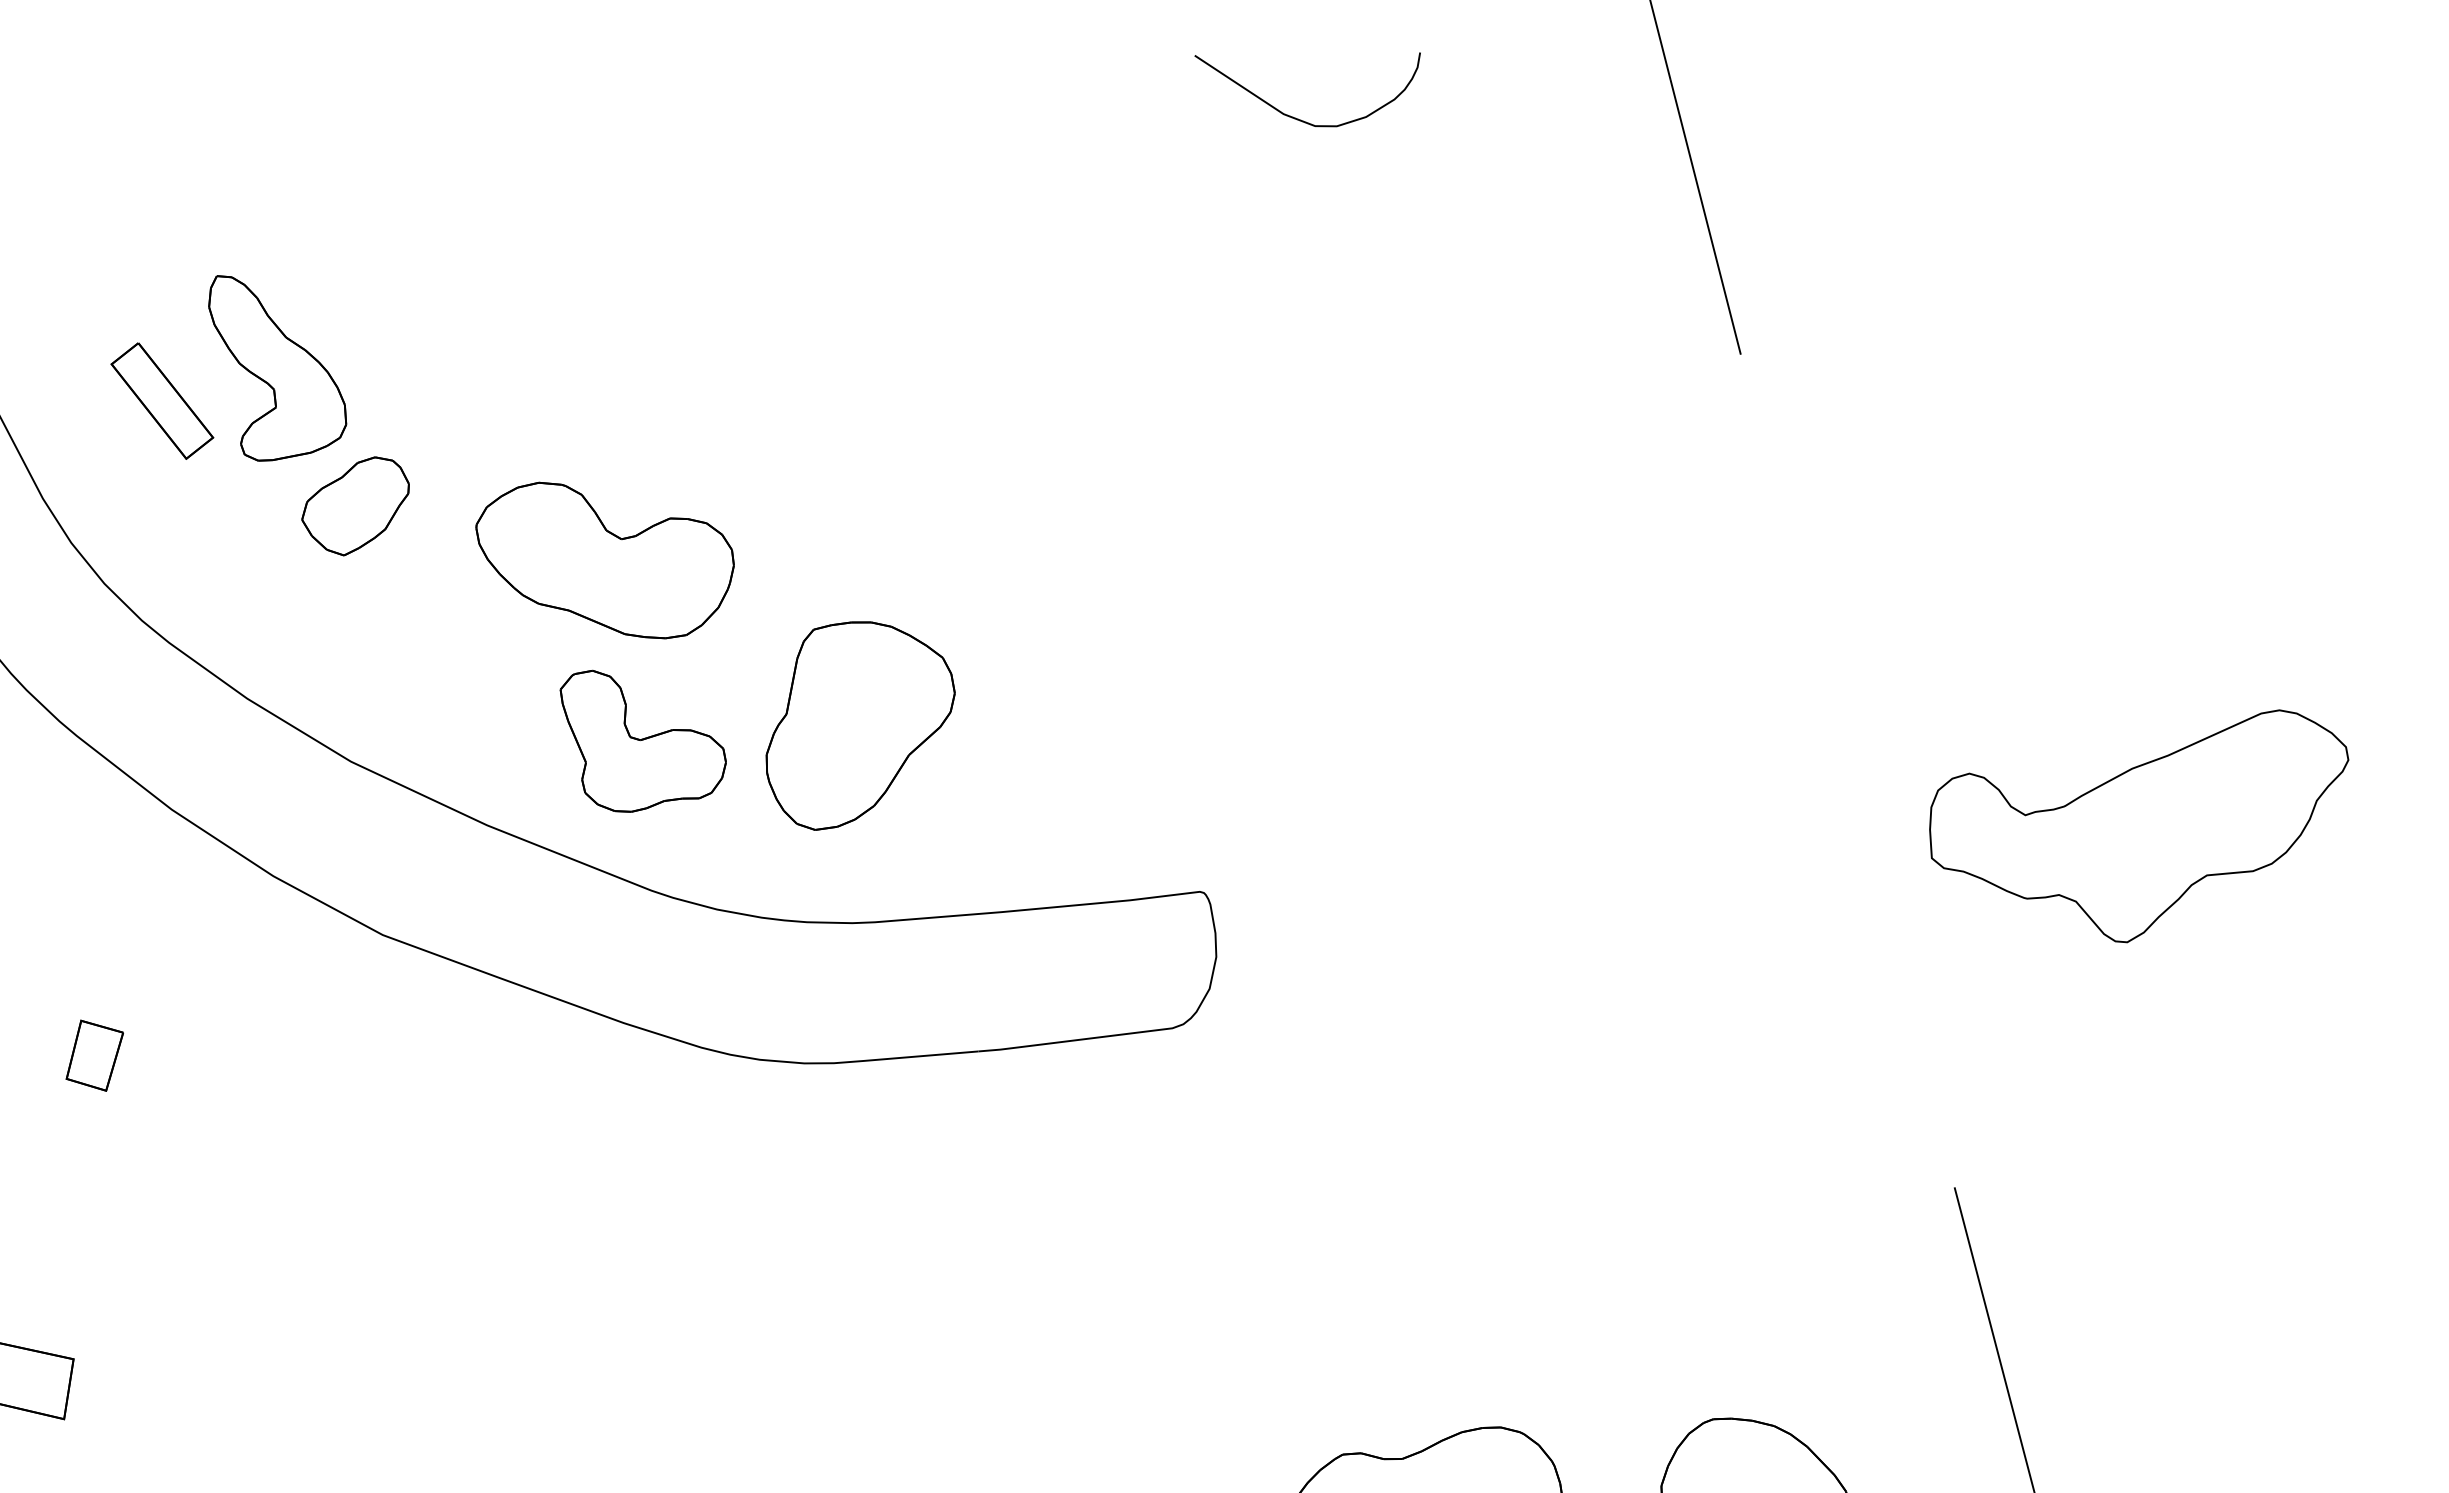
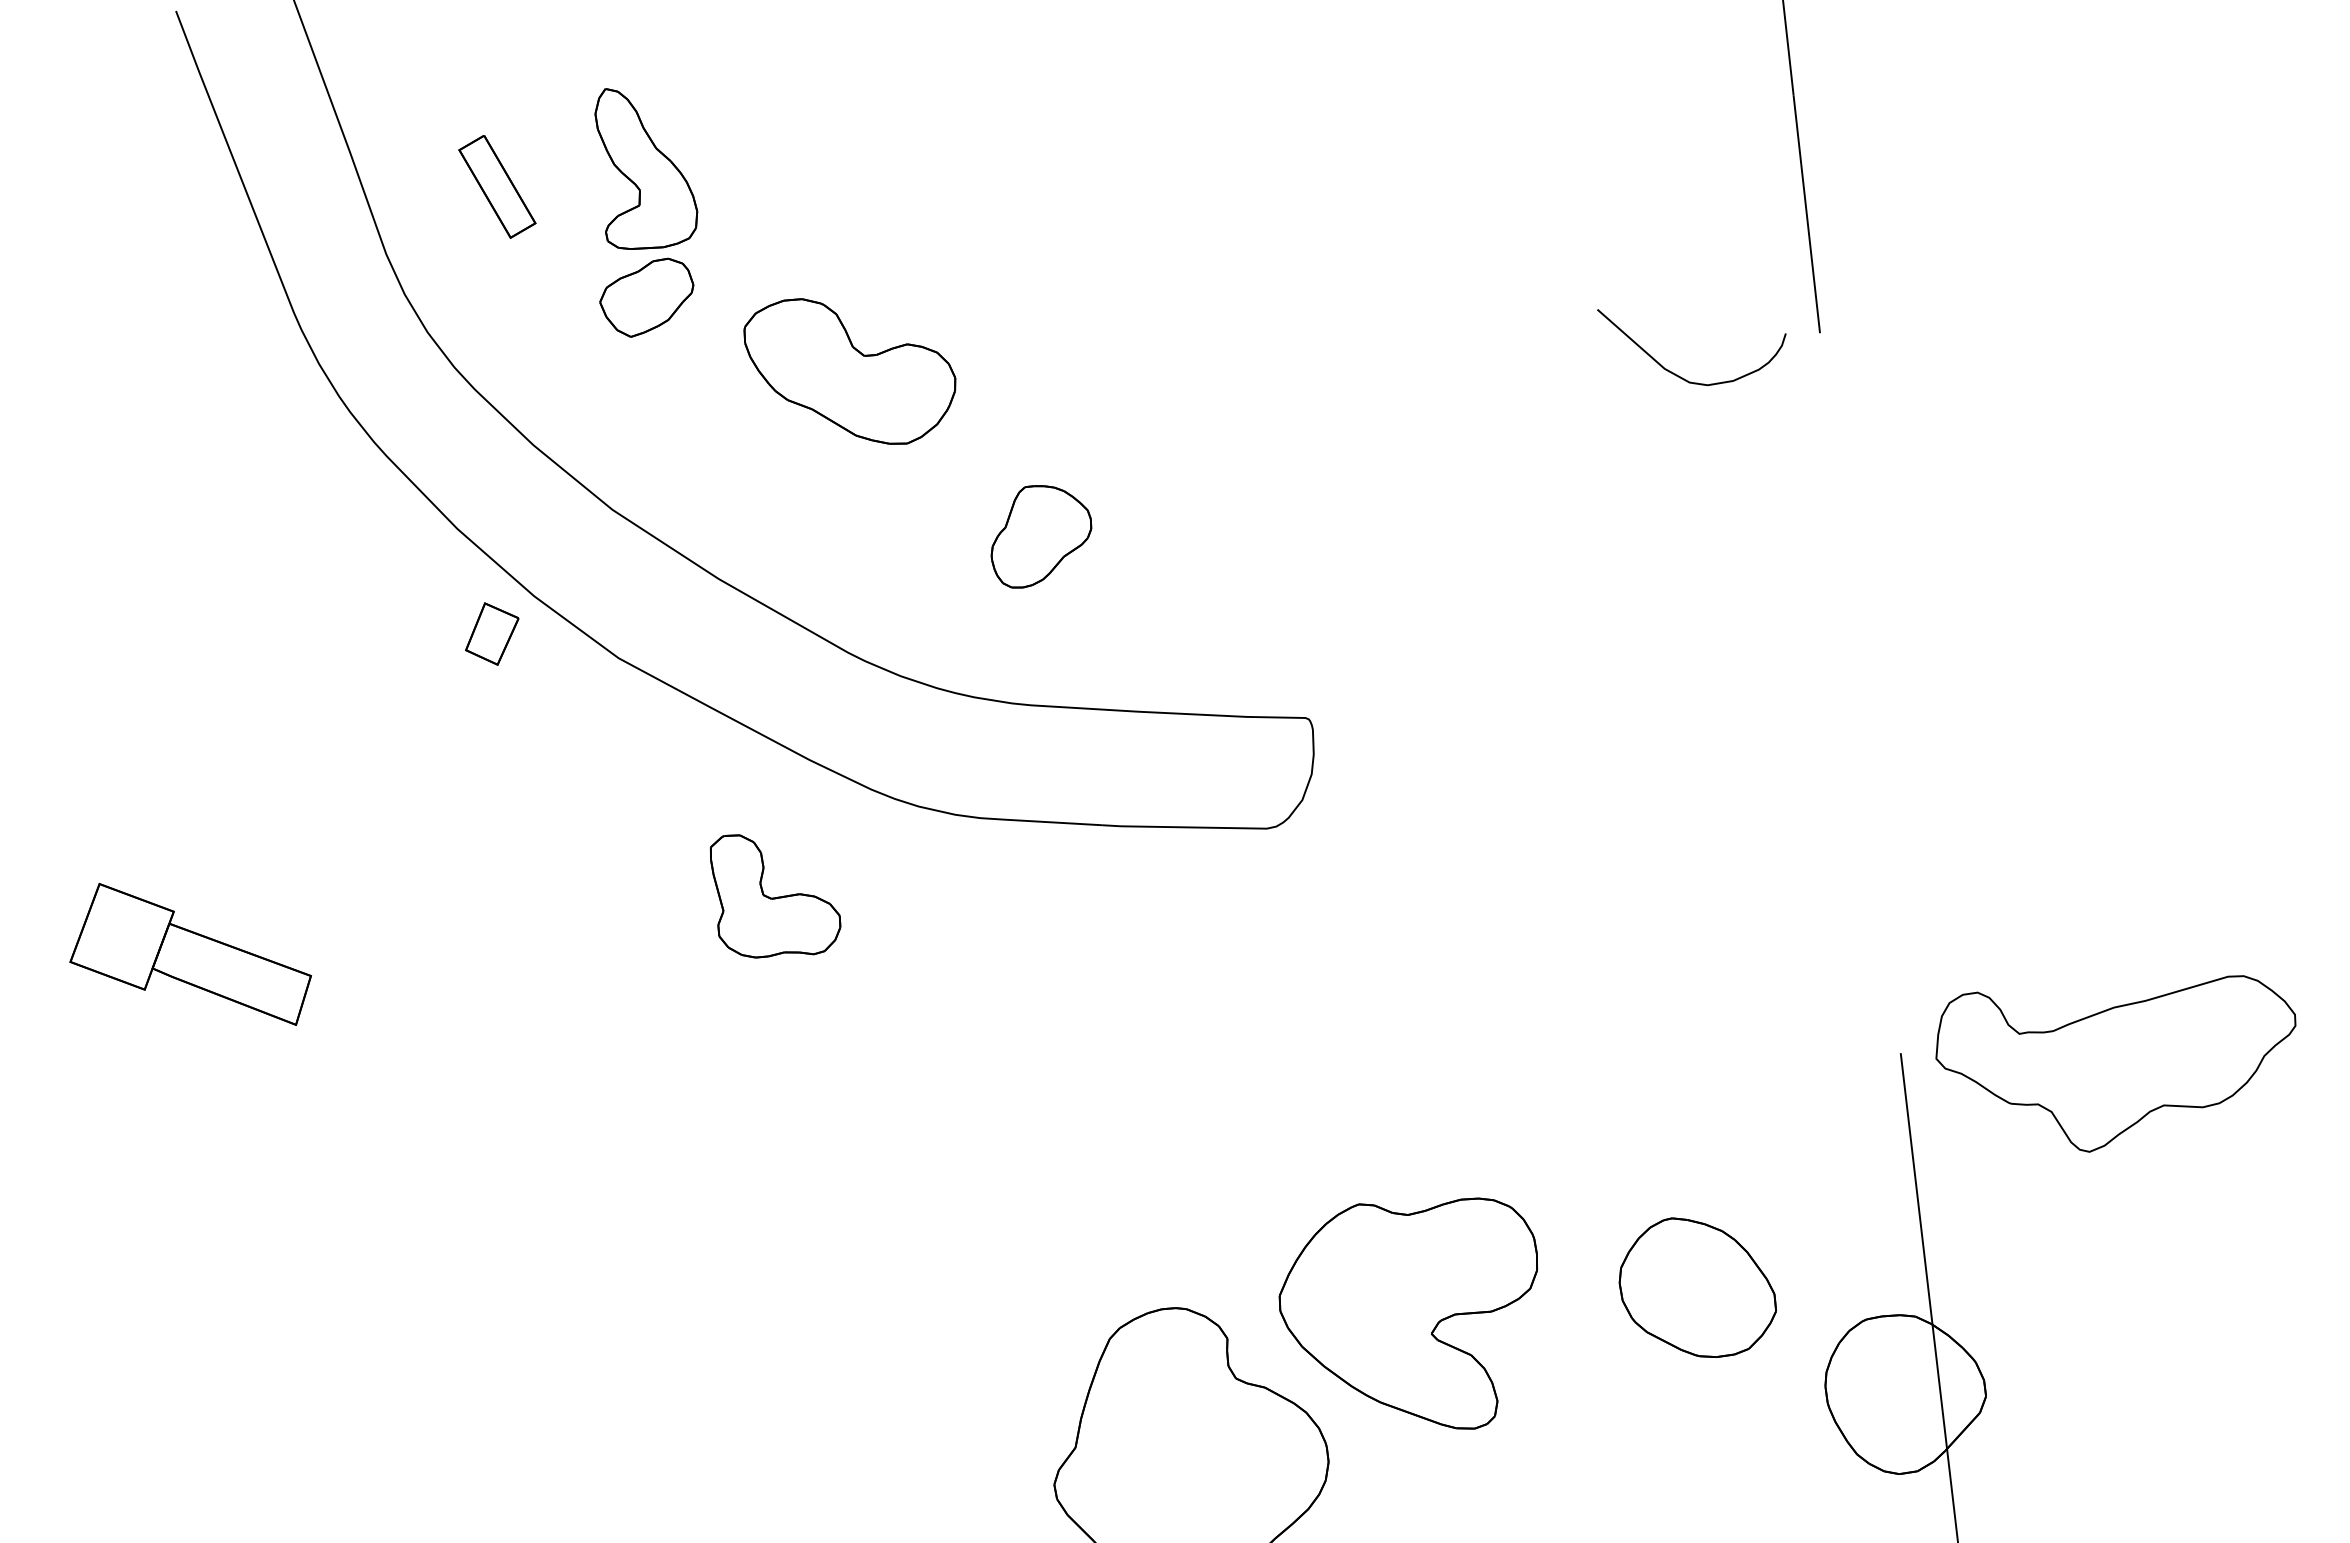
curve: (1299, 118) -> (1677, 374), moved
part: (278, 362) -> (646, 168), moved
part: (859, 722) -> (1041, 536), size x0.6
part: (644, 736) -> (775, 896), moved
part: (2143, 834) -> (2115, 1063), moved
part: (94, 1054) -> (492, 633), moved

